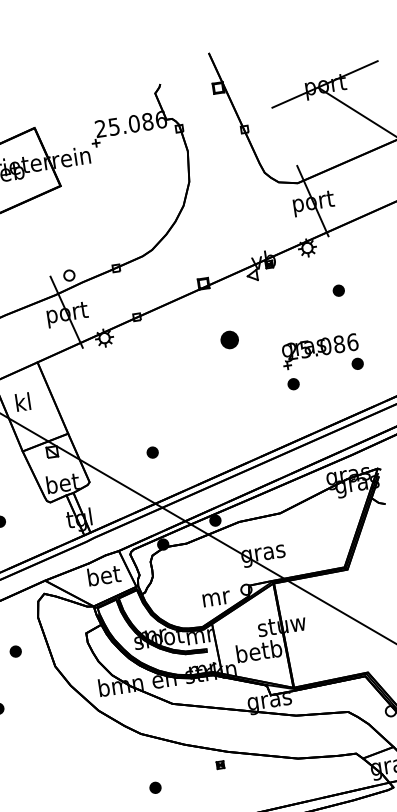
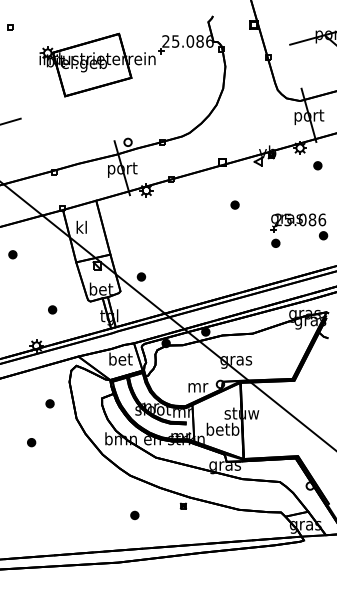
part: (338, 290) -> (317, 165), moved
part: (228, 339) -> (234, 204), size x0.62
part: (152, 451) -> (141, 276), moved

